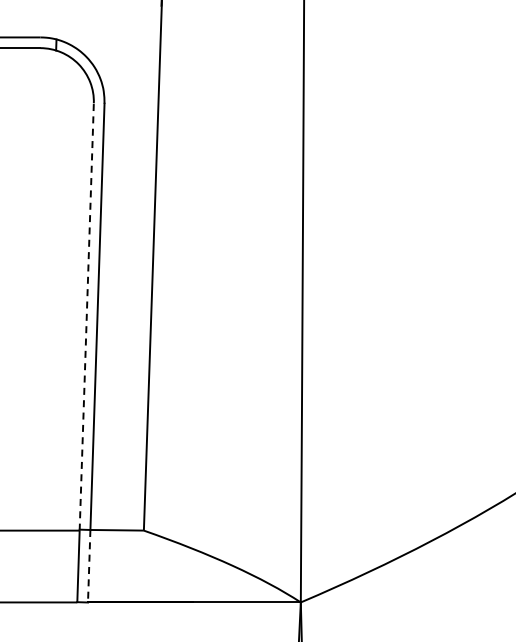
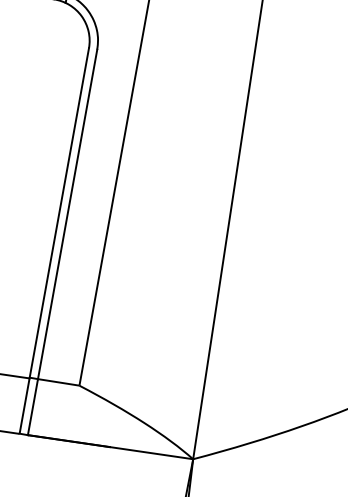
line: (86, 317) -> (59, 213), dashed -> solid
line: (89, 566) -> (33, 407), dashed -> solid

